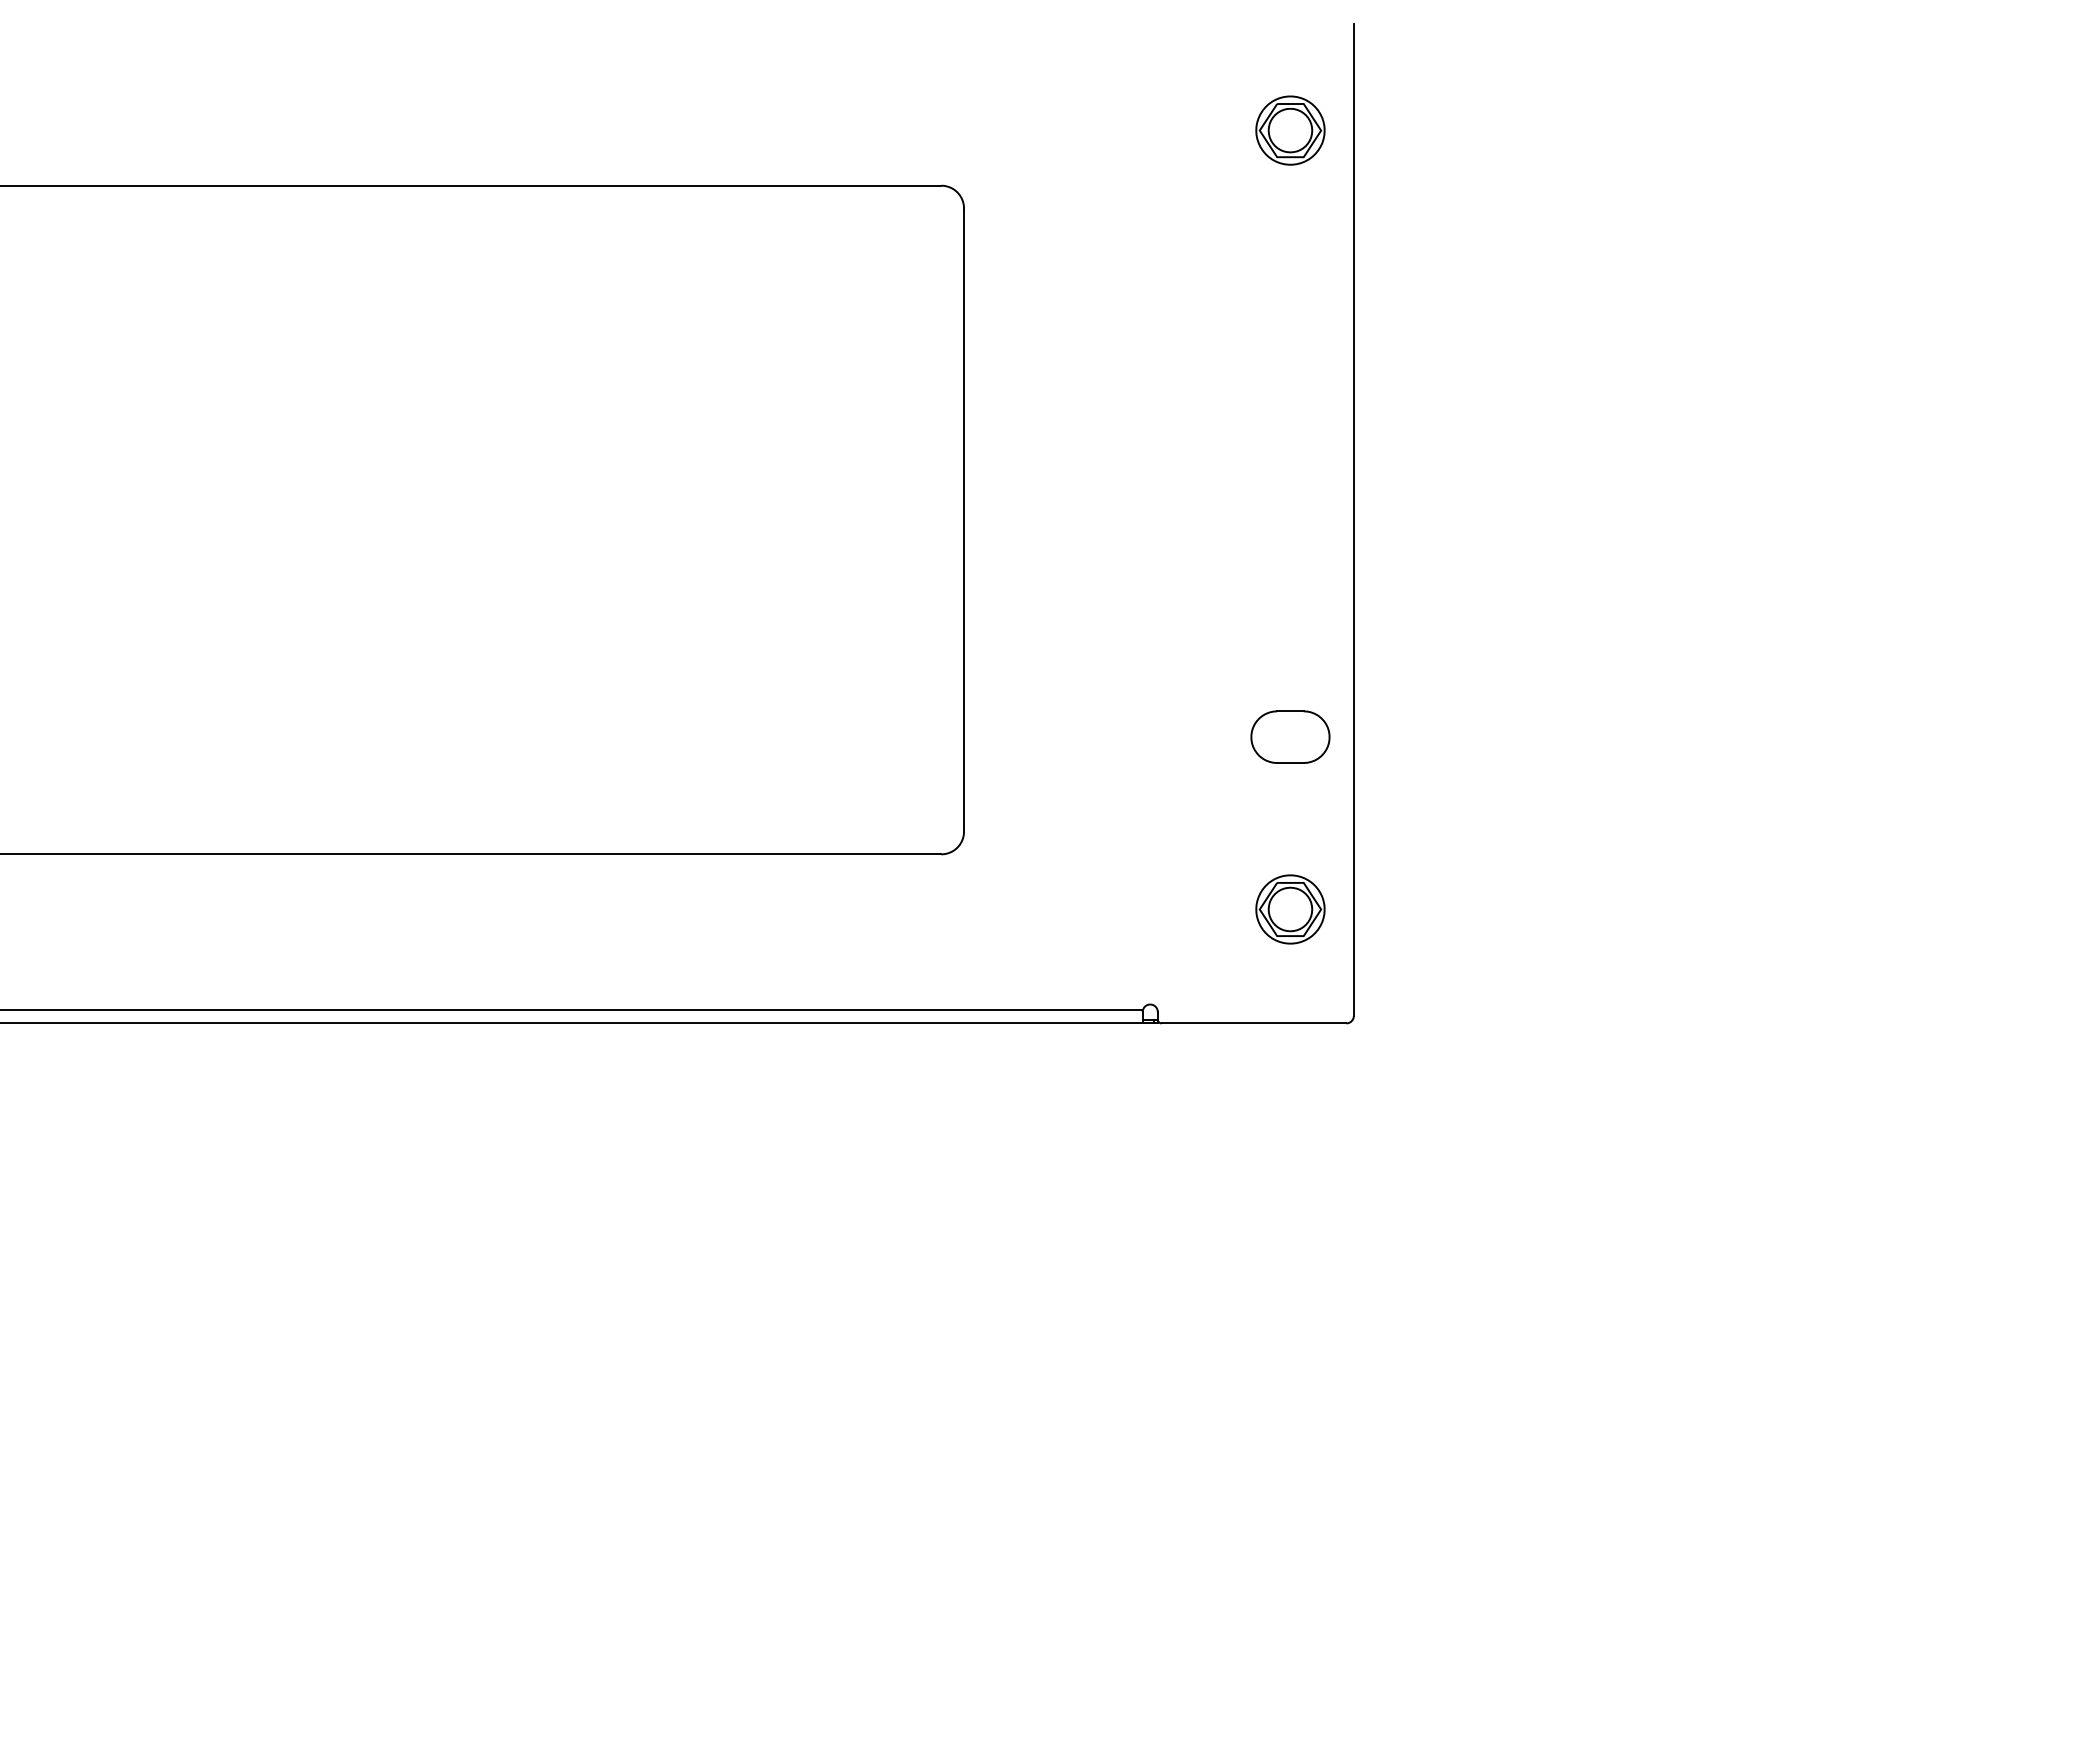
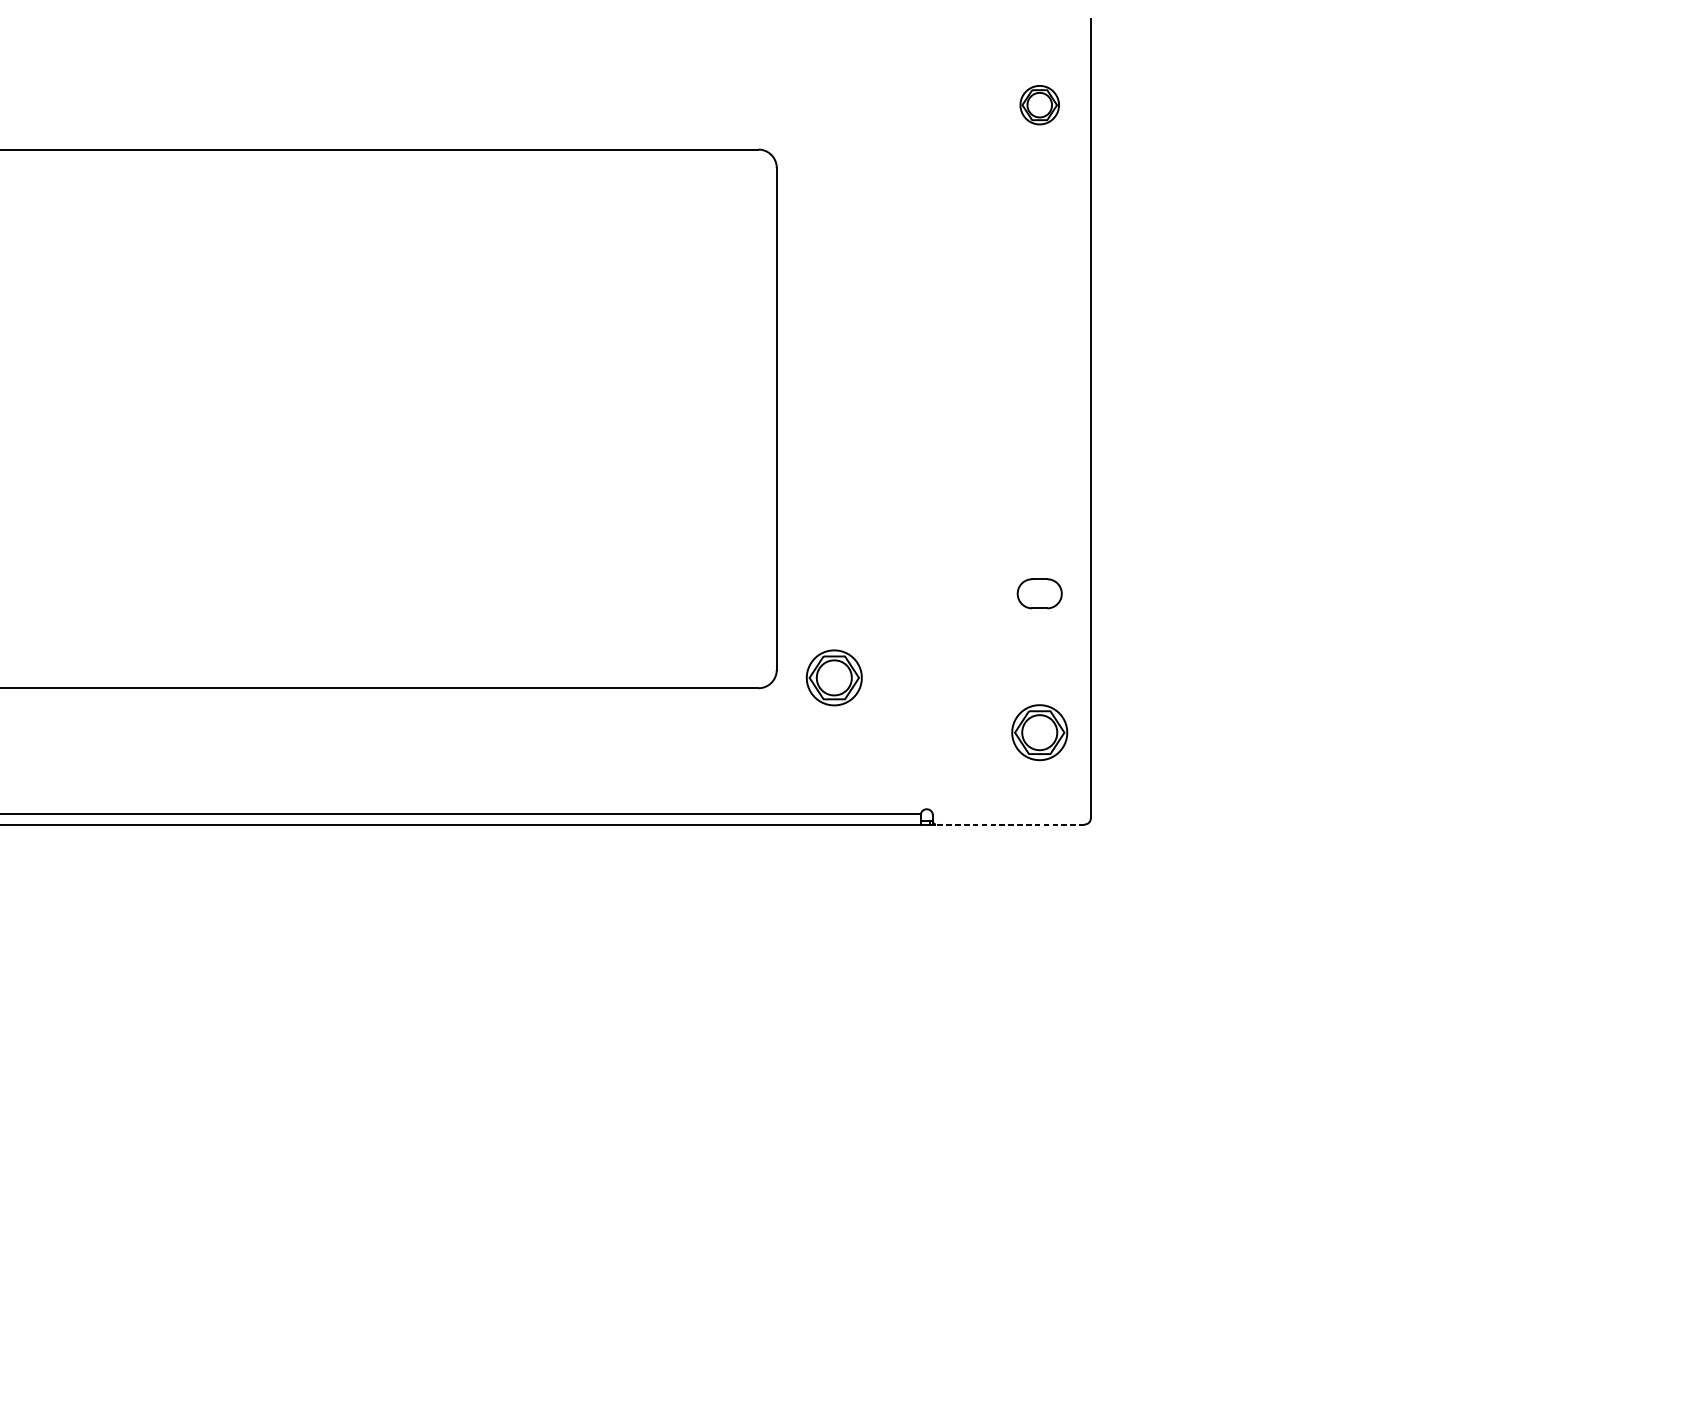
part: (1290, 130) -> (1039, 105), size x0.7
part: (1290, 736) -> (1039, 593), size x0.7
part: (1035, 841) -> (834, 677), added
line: (1253, 1023) -> (1009, 824), solid -> dashed

